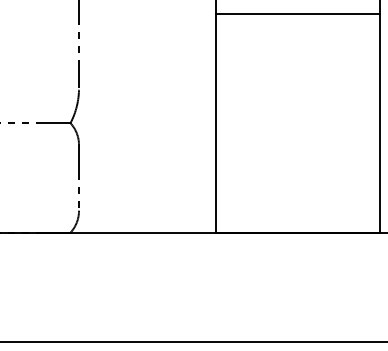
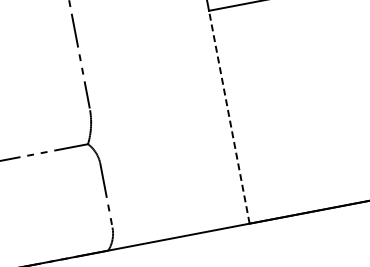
line: (215, 123) -> (228, 117), solid -> dashed

